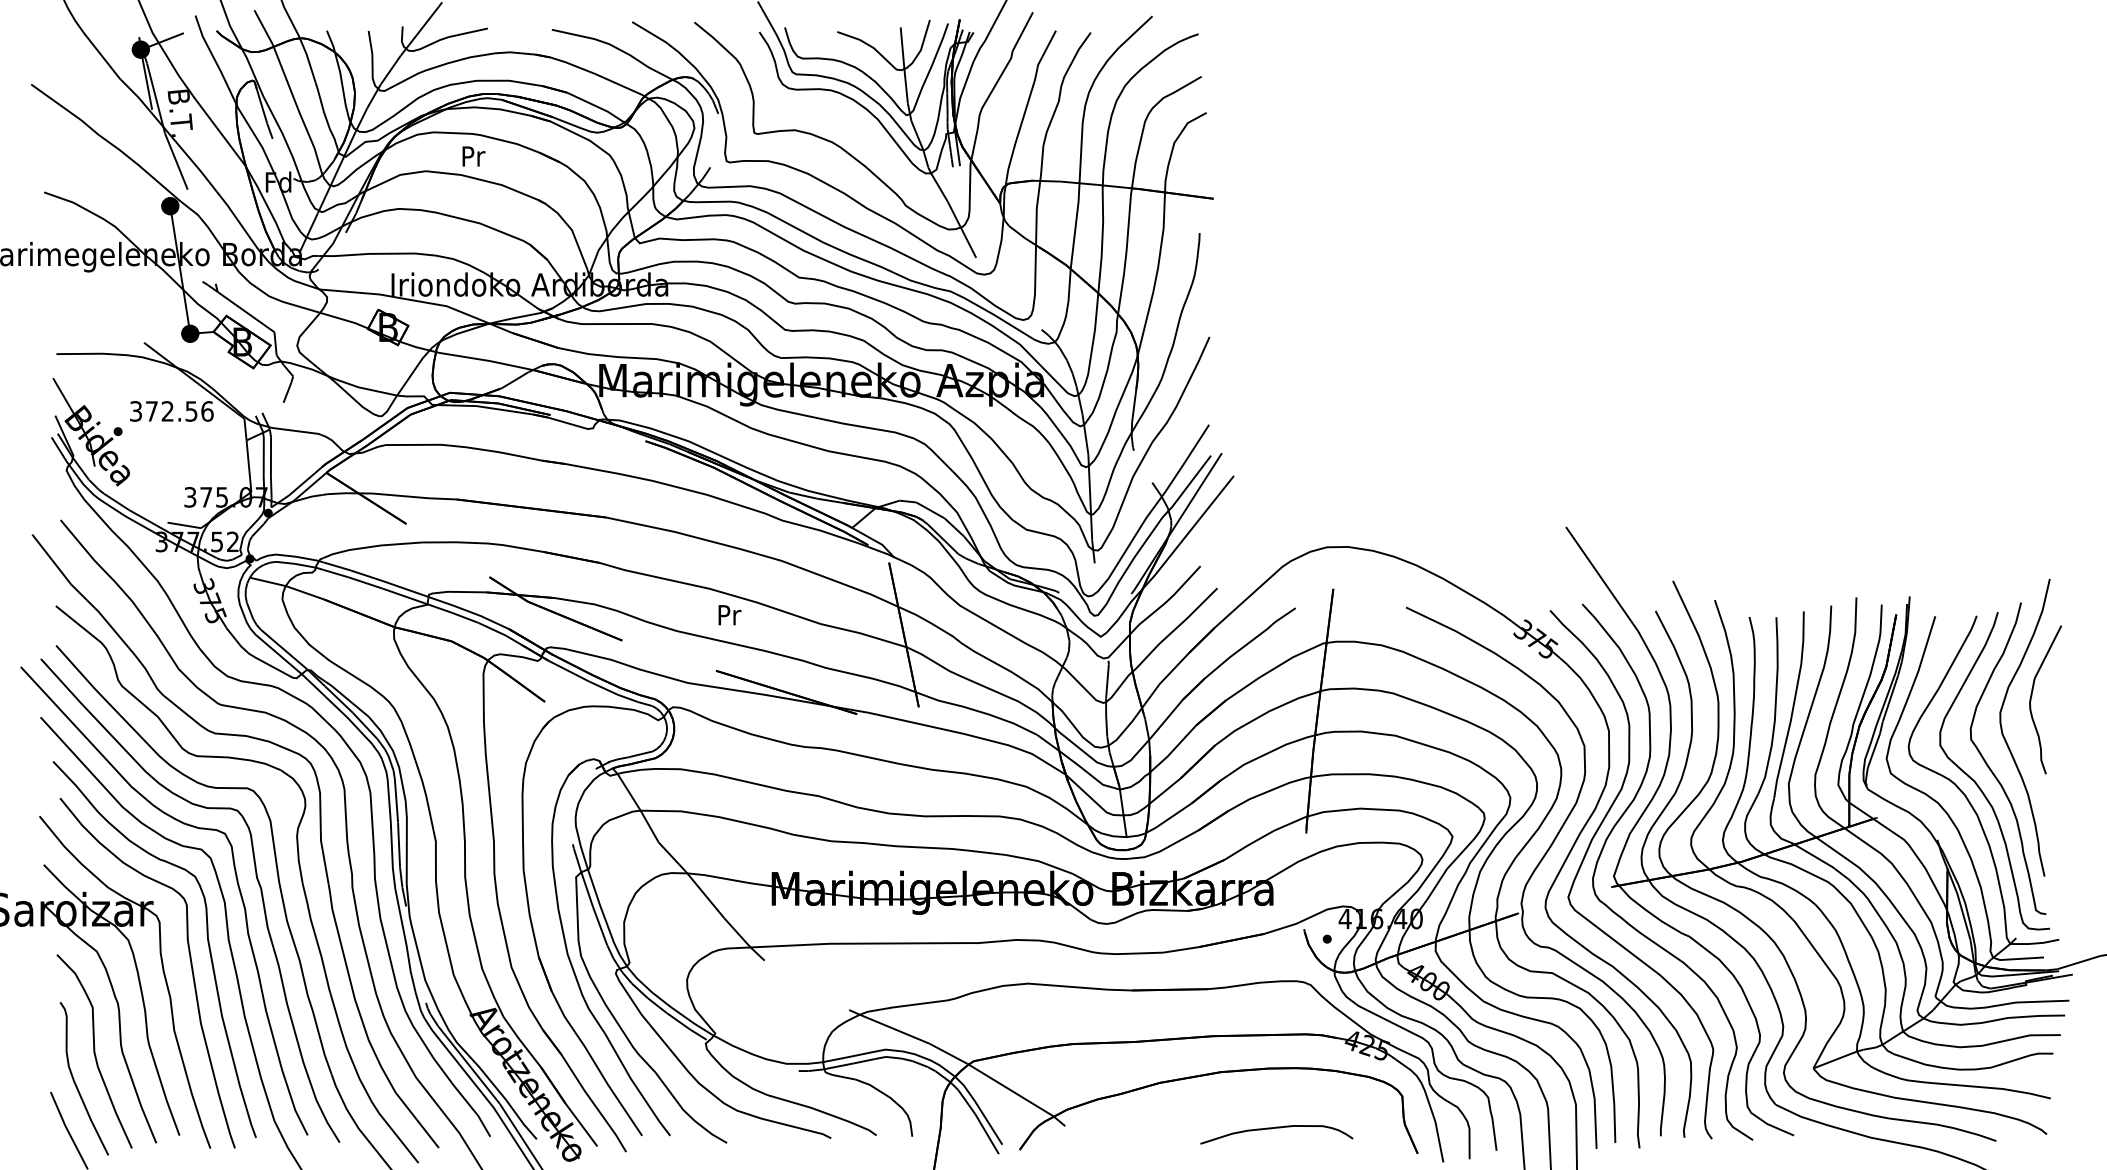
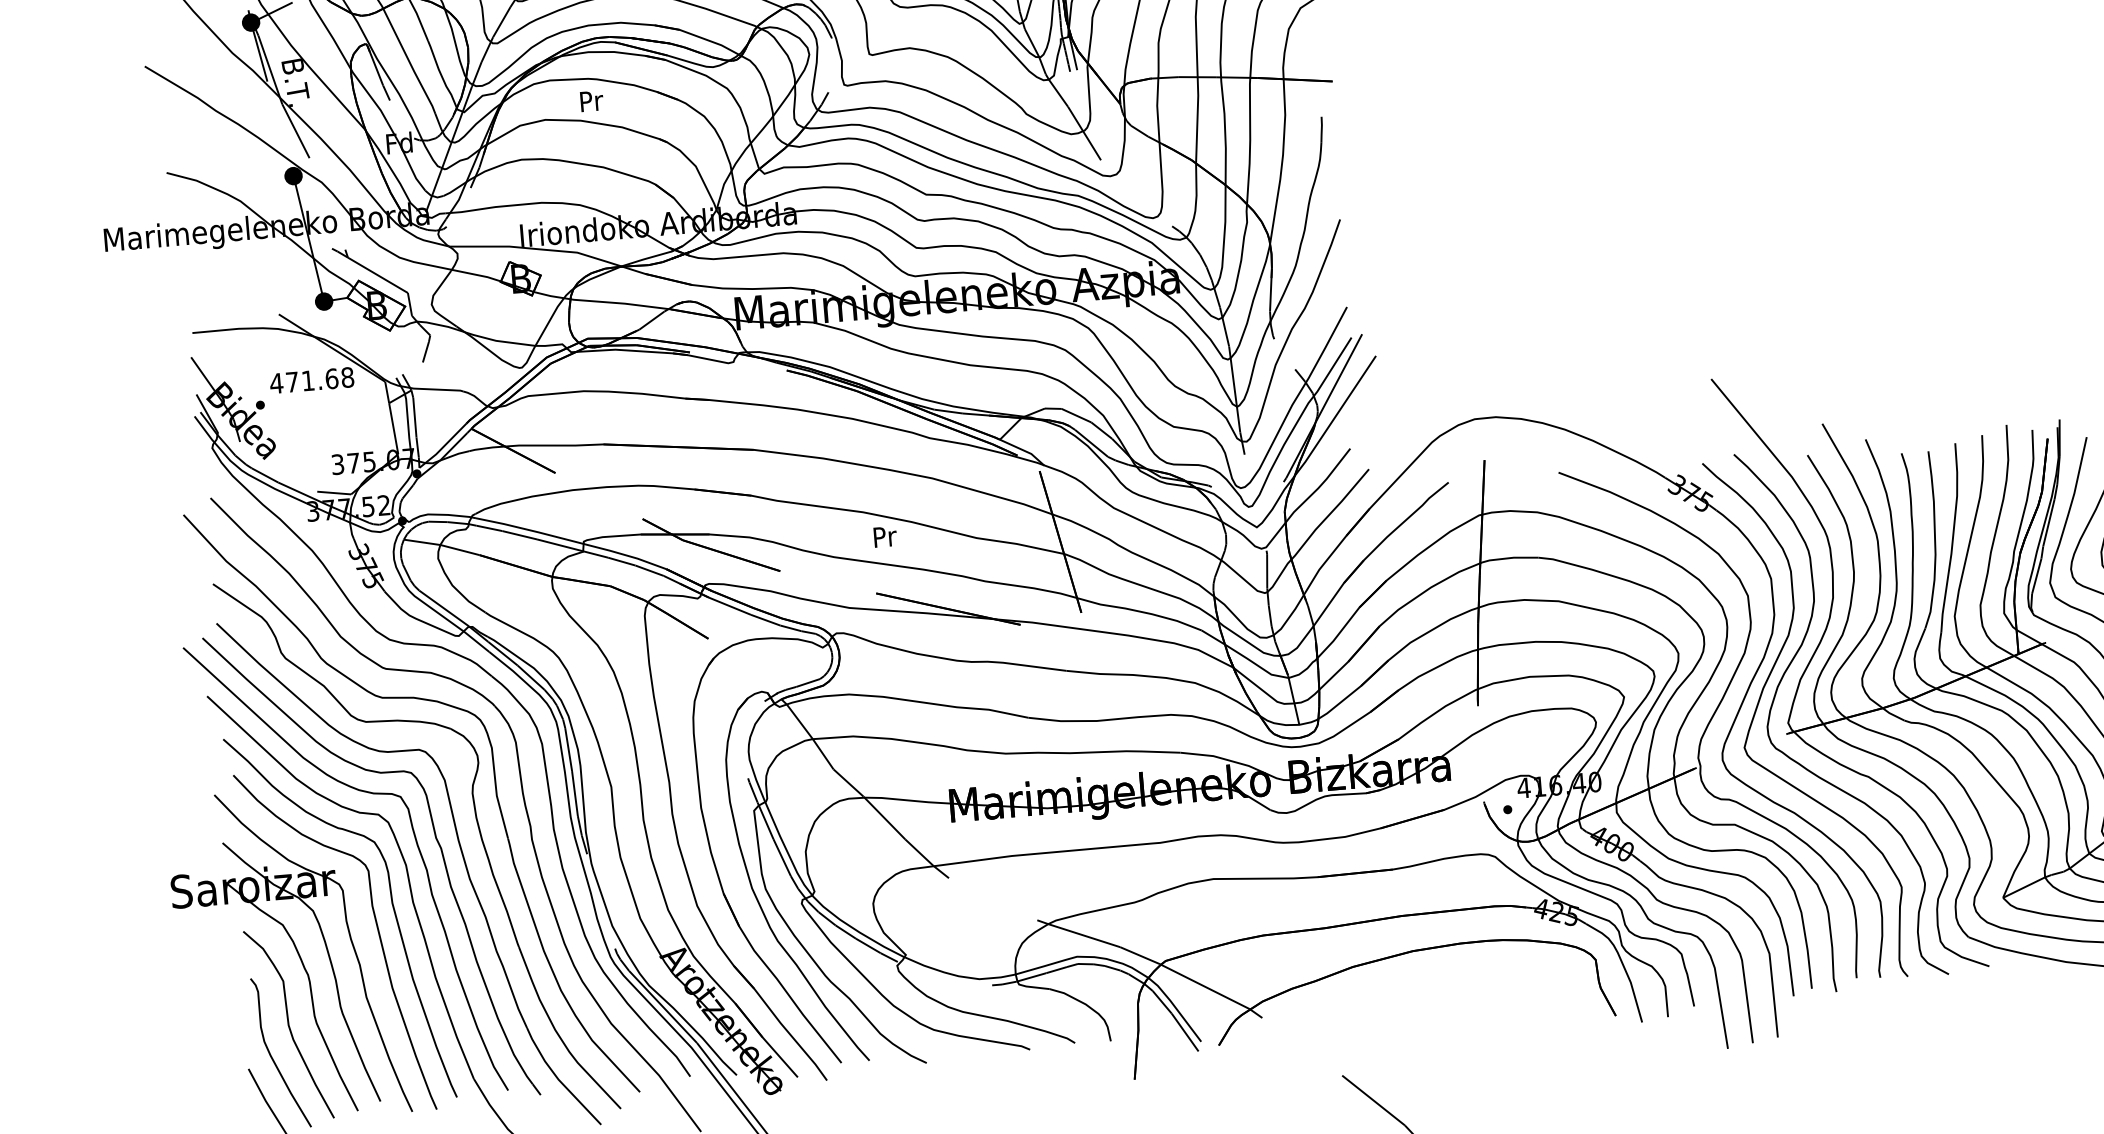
text: (171, 411) -> (311, 380), 372.56 -> 471.68
curve: (1276, 1128) -> (1473, 1002), removed

